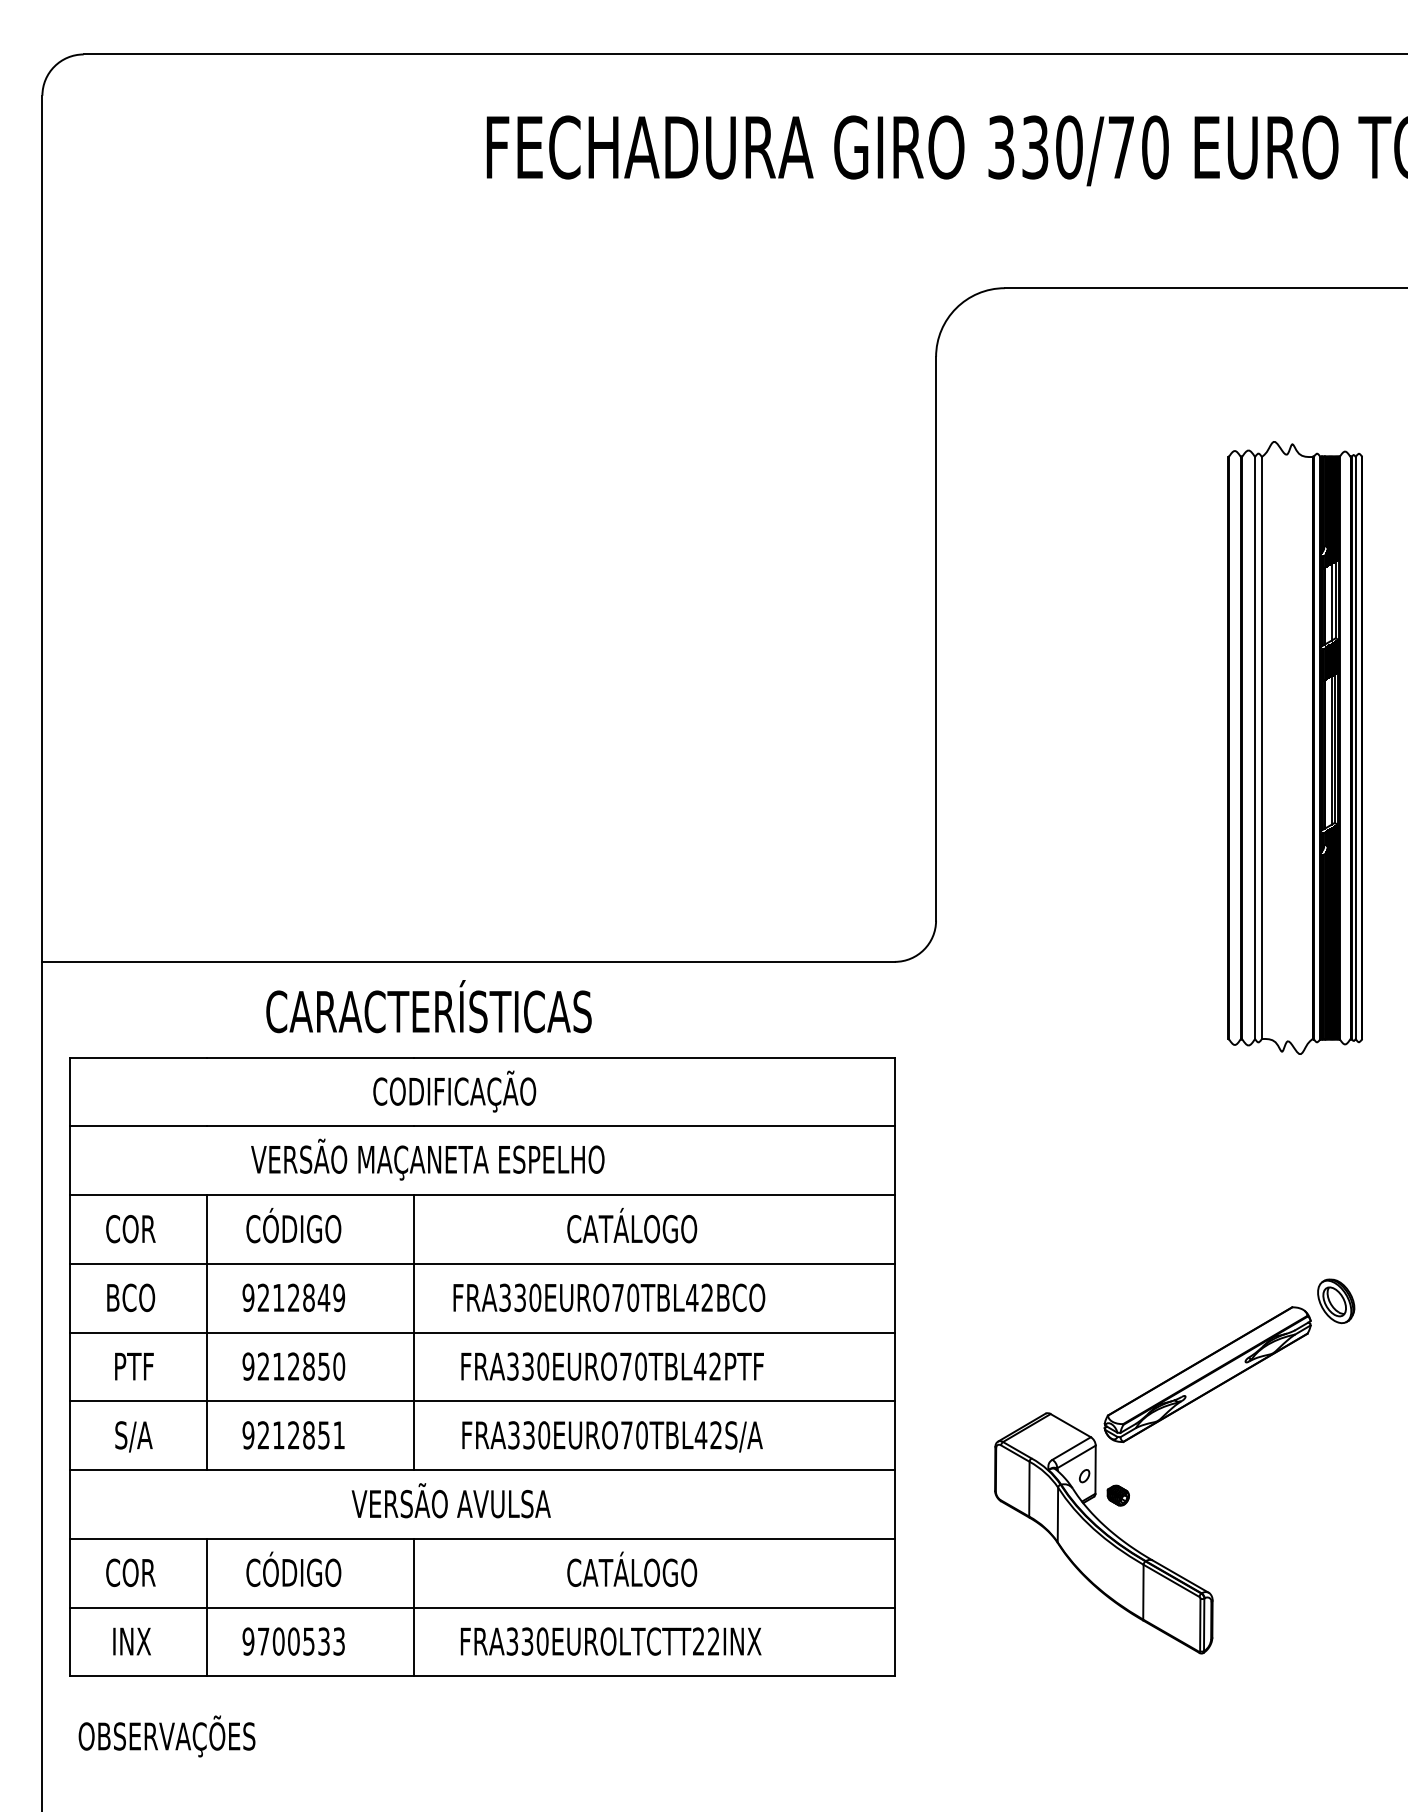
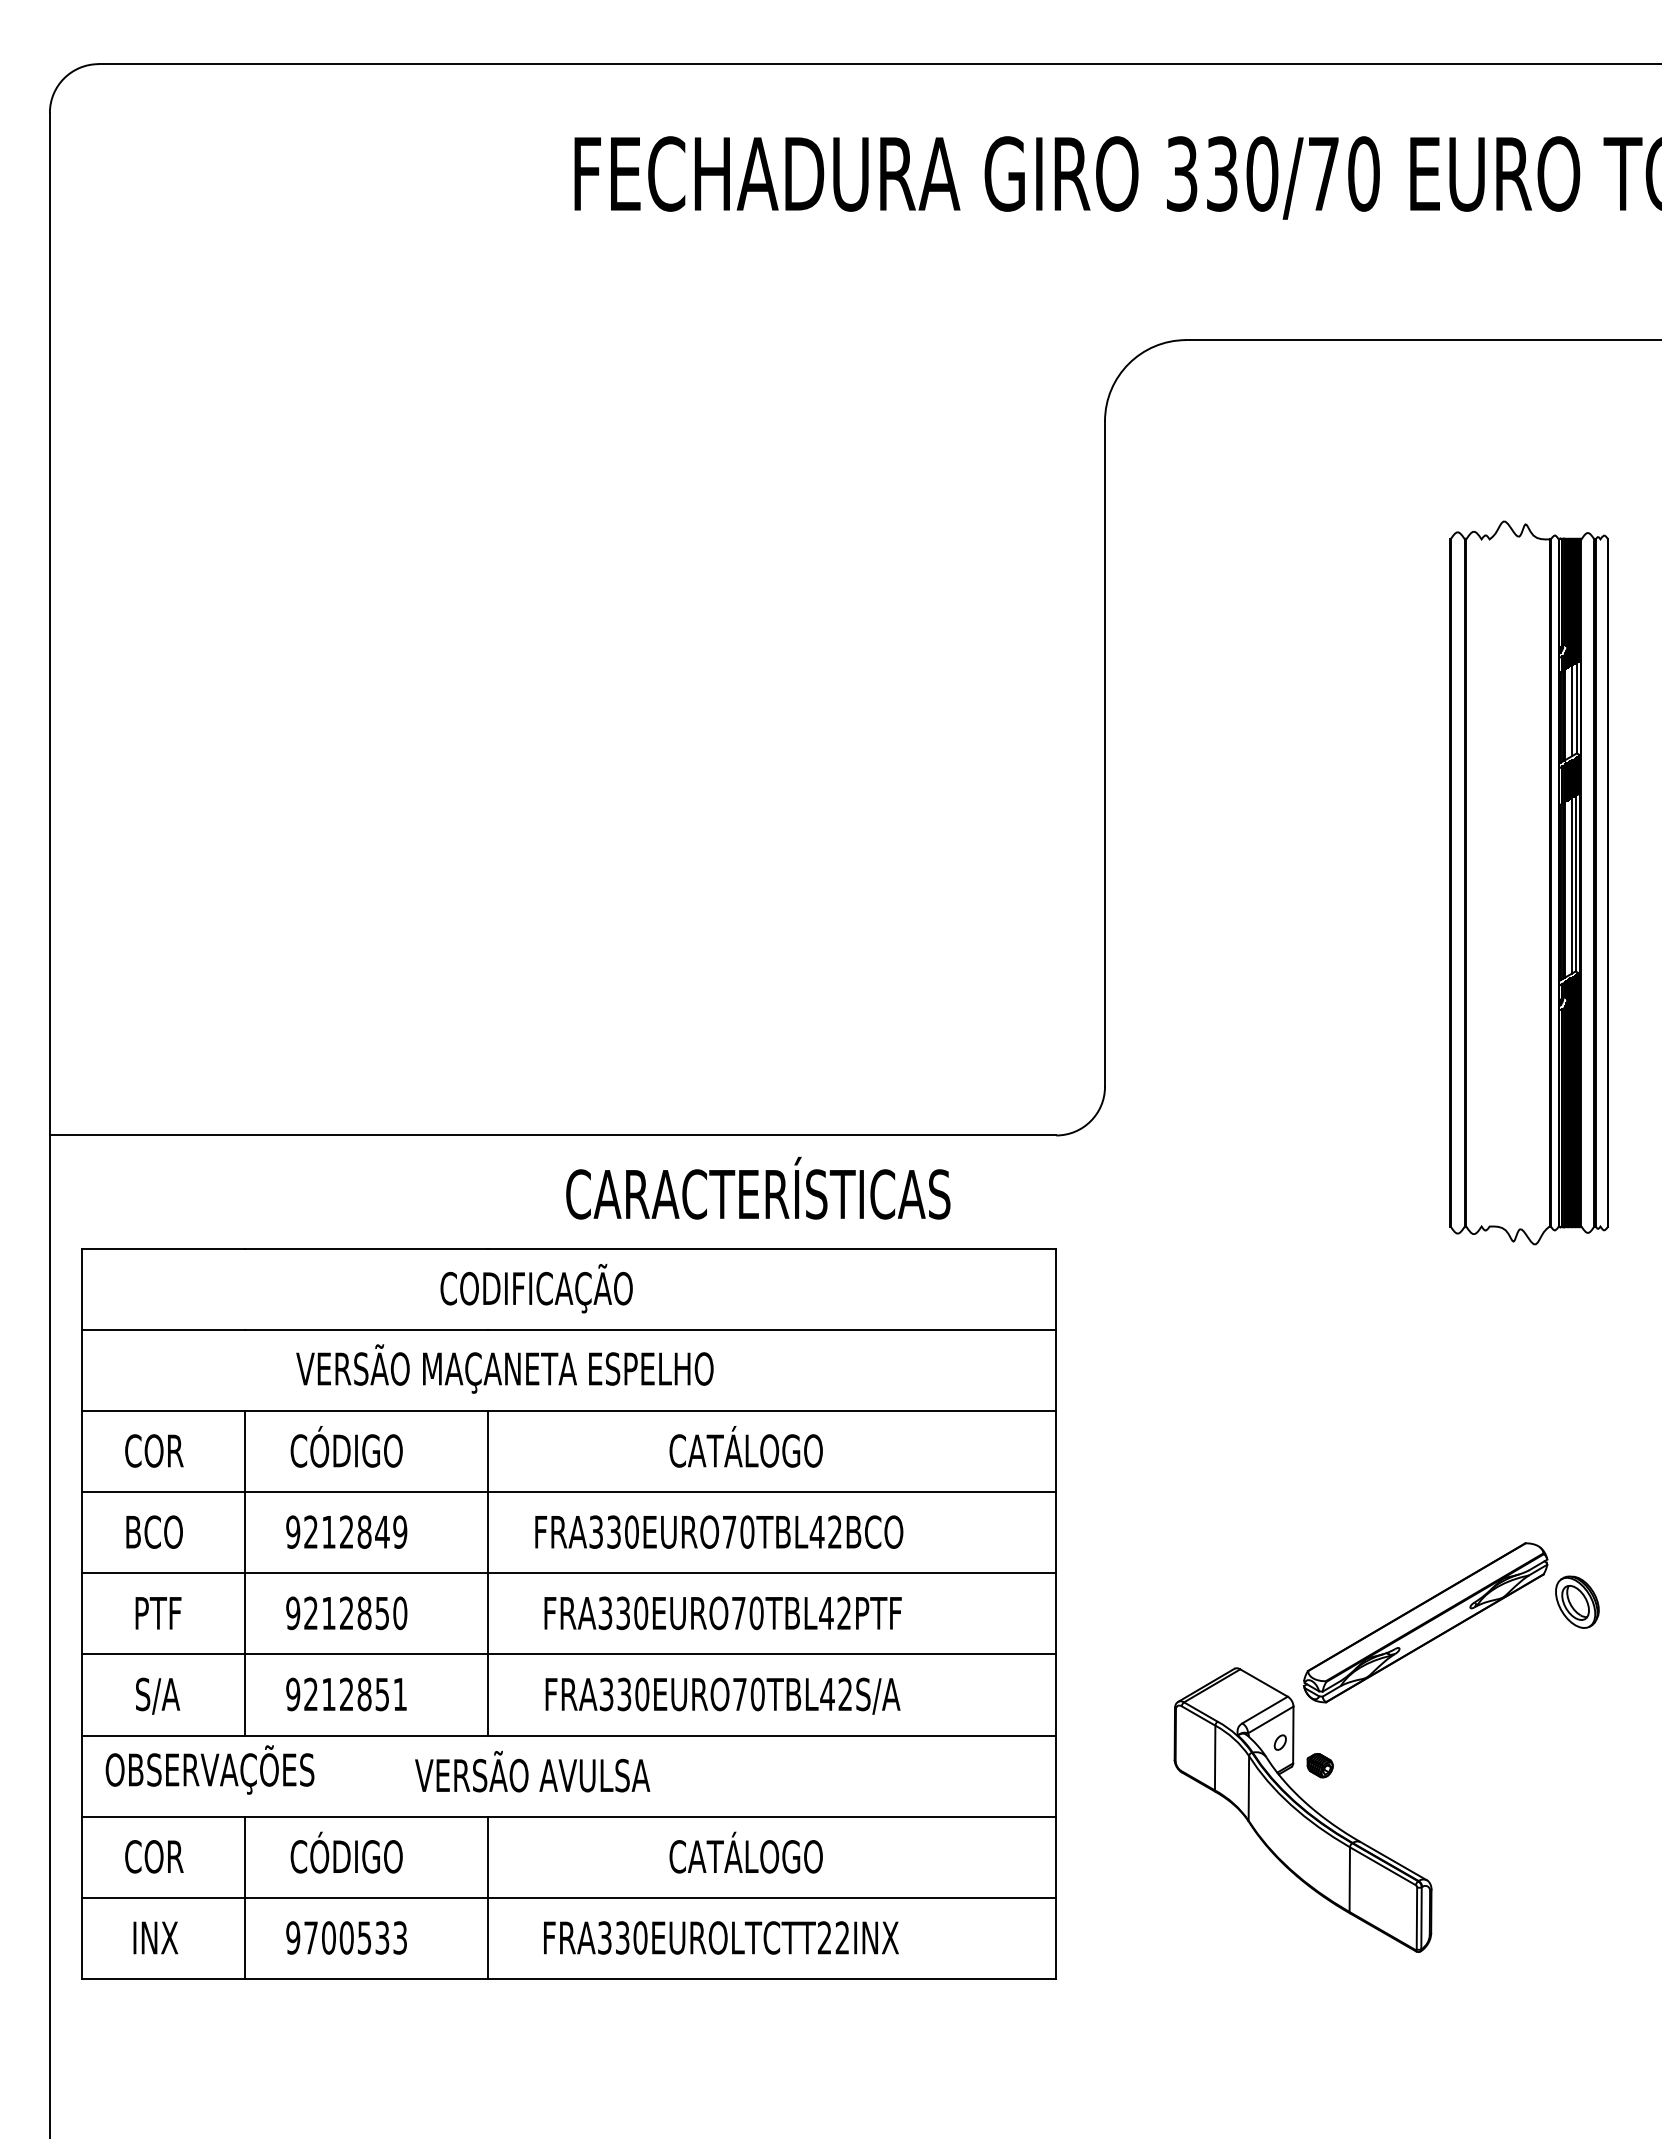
line: (1254, 747) -> (1481, 882), removed
line: (1261, 747) -> (1489, 882), removed
line: (1355, 747) -> (1600, 882), removed
text: (429, 1005) -> (758, 1187), moved
part: (1336, 1300) -> (1577, 1601), moved
text: (166, 1736) -> (209, 1769), moved

